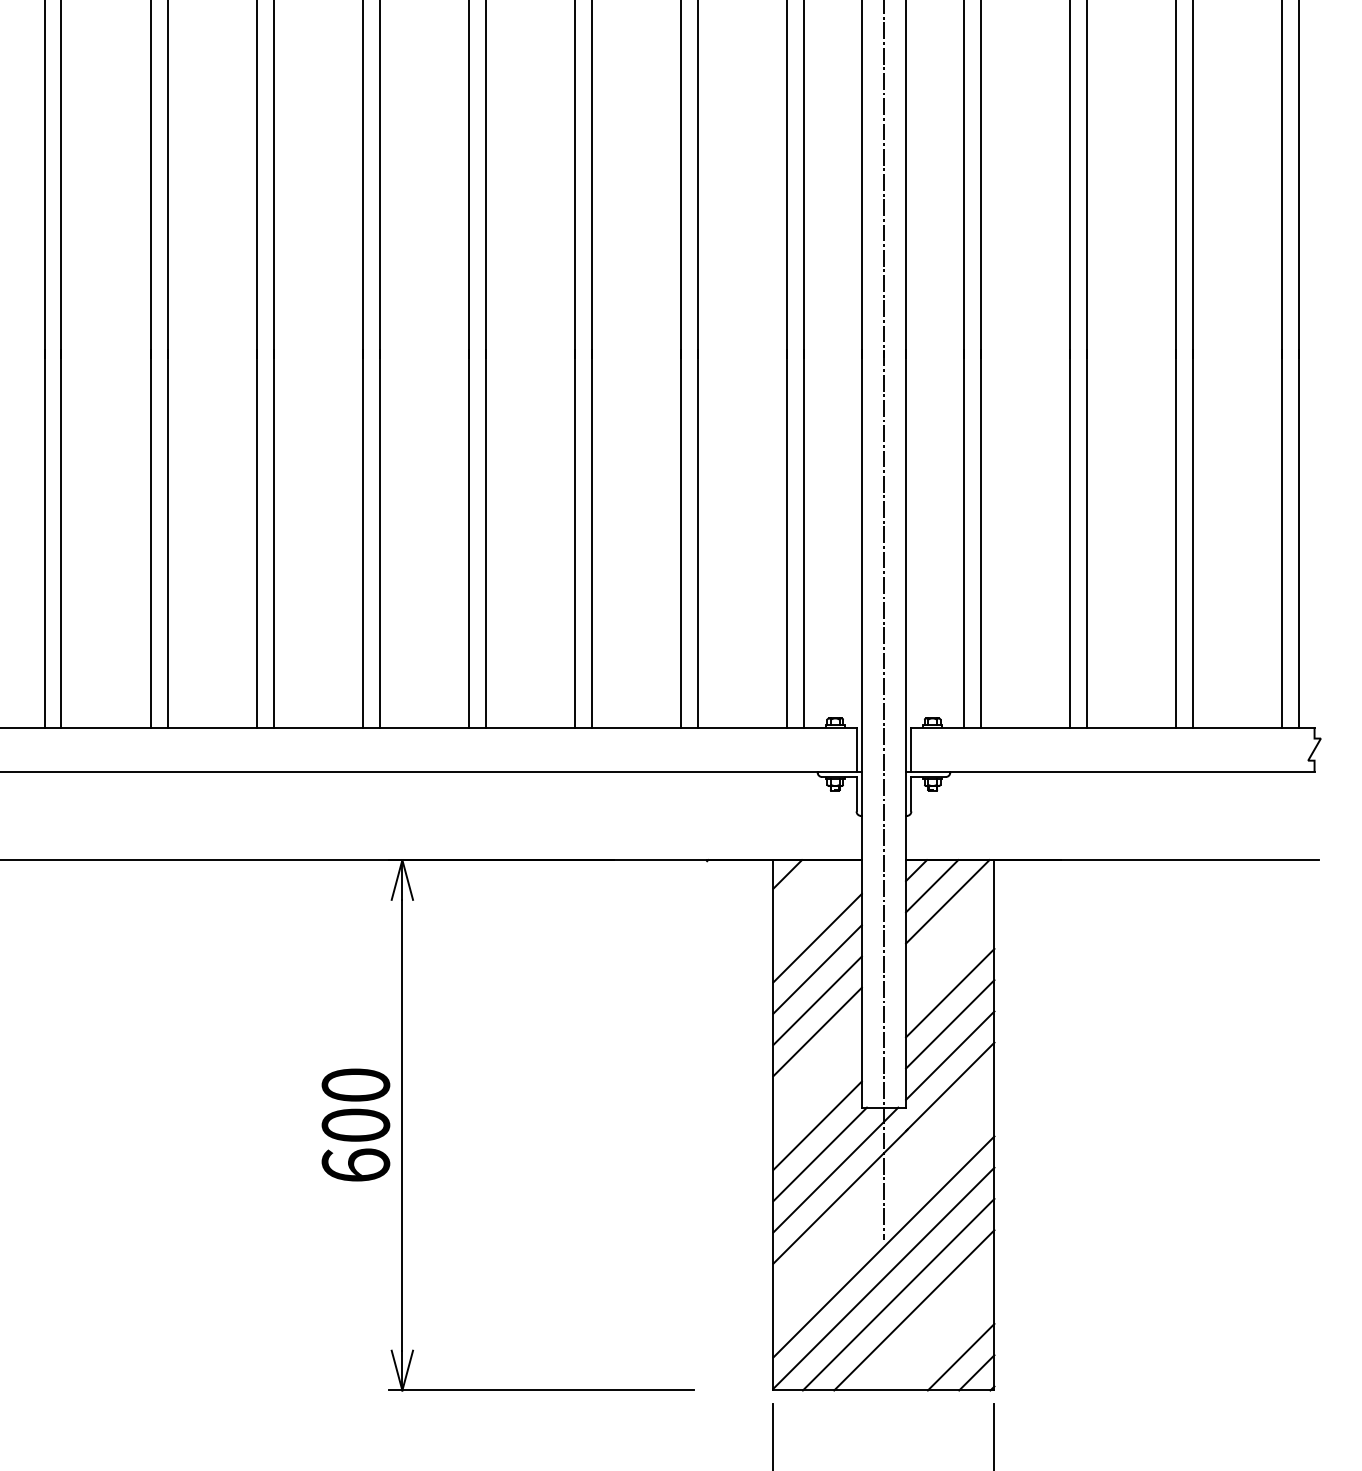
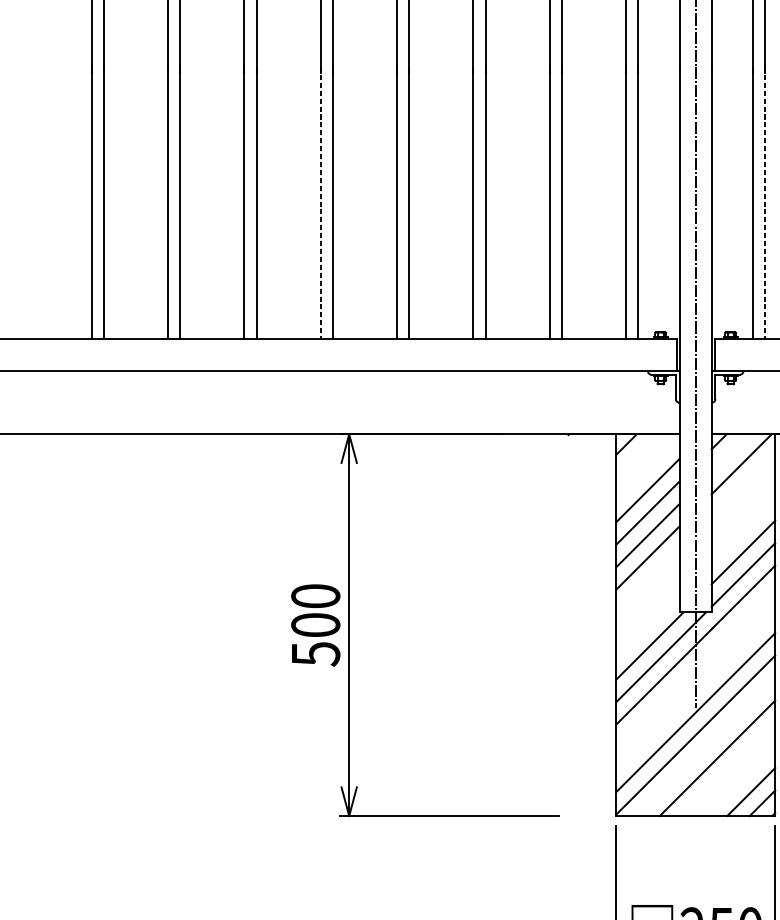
line: (362, 538) -> (320, 202), solid -> dashed
line: (980, 538) -> (765, 202), solid -> dashed
line: (932, 886) -> (730, 453), removed
line: (950, 992) -> (743, 529), removed
line: (817, 1125) -> (647, 625), removed
text: (355, 1165) -> (315, 654), 600 -> 500
line: (898, 1294) -> (706, 746), removed

